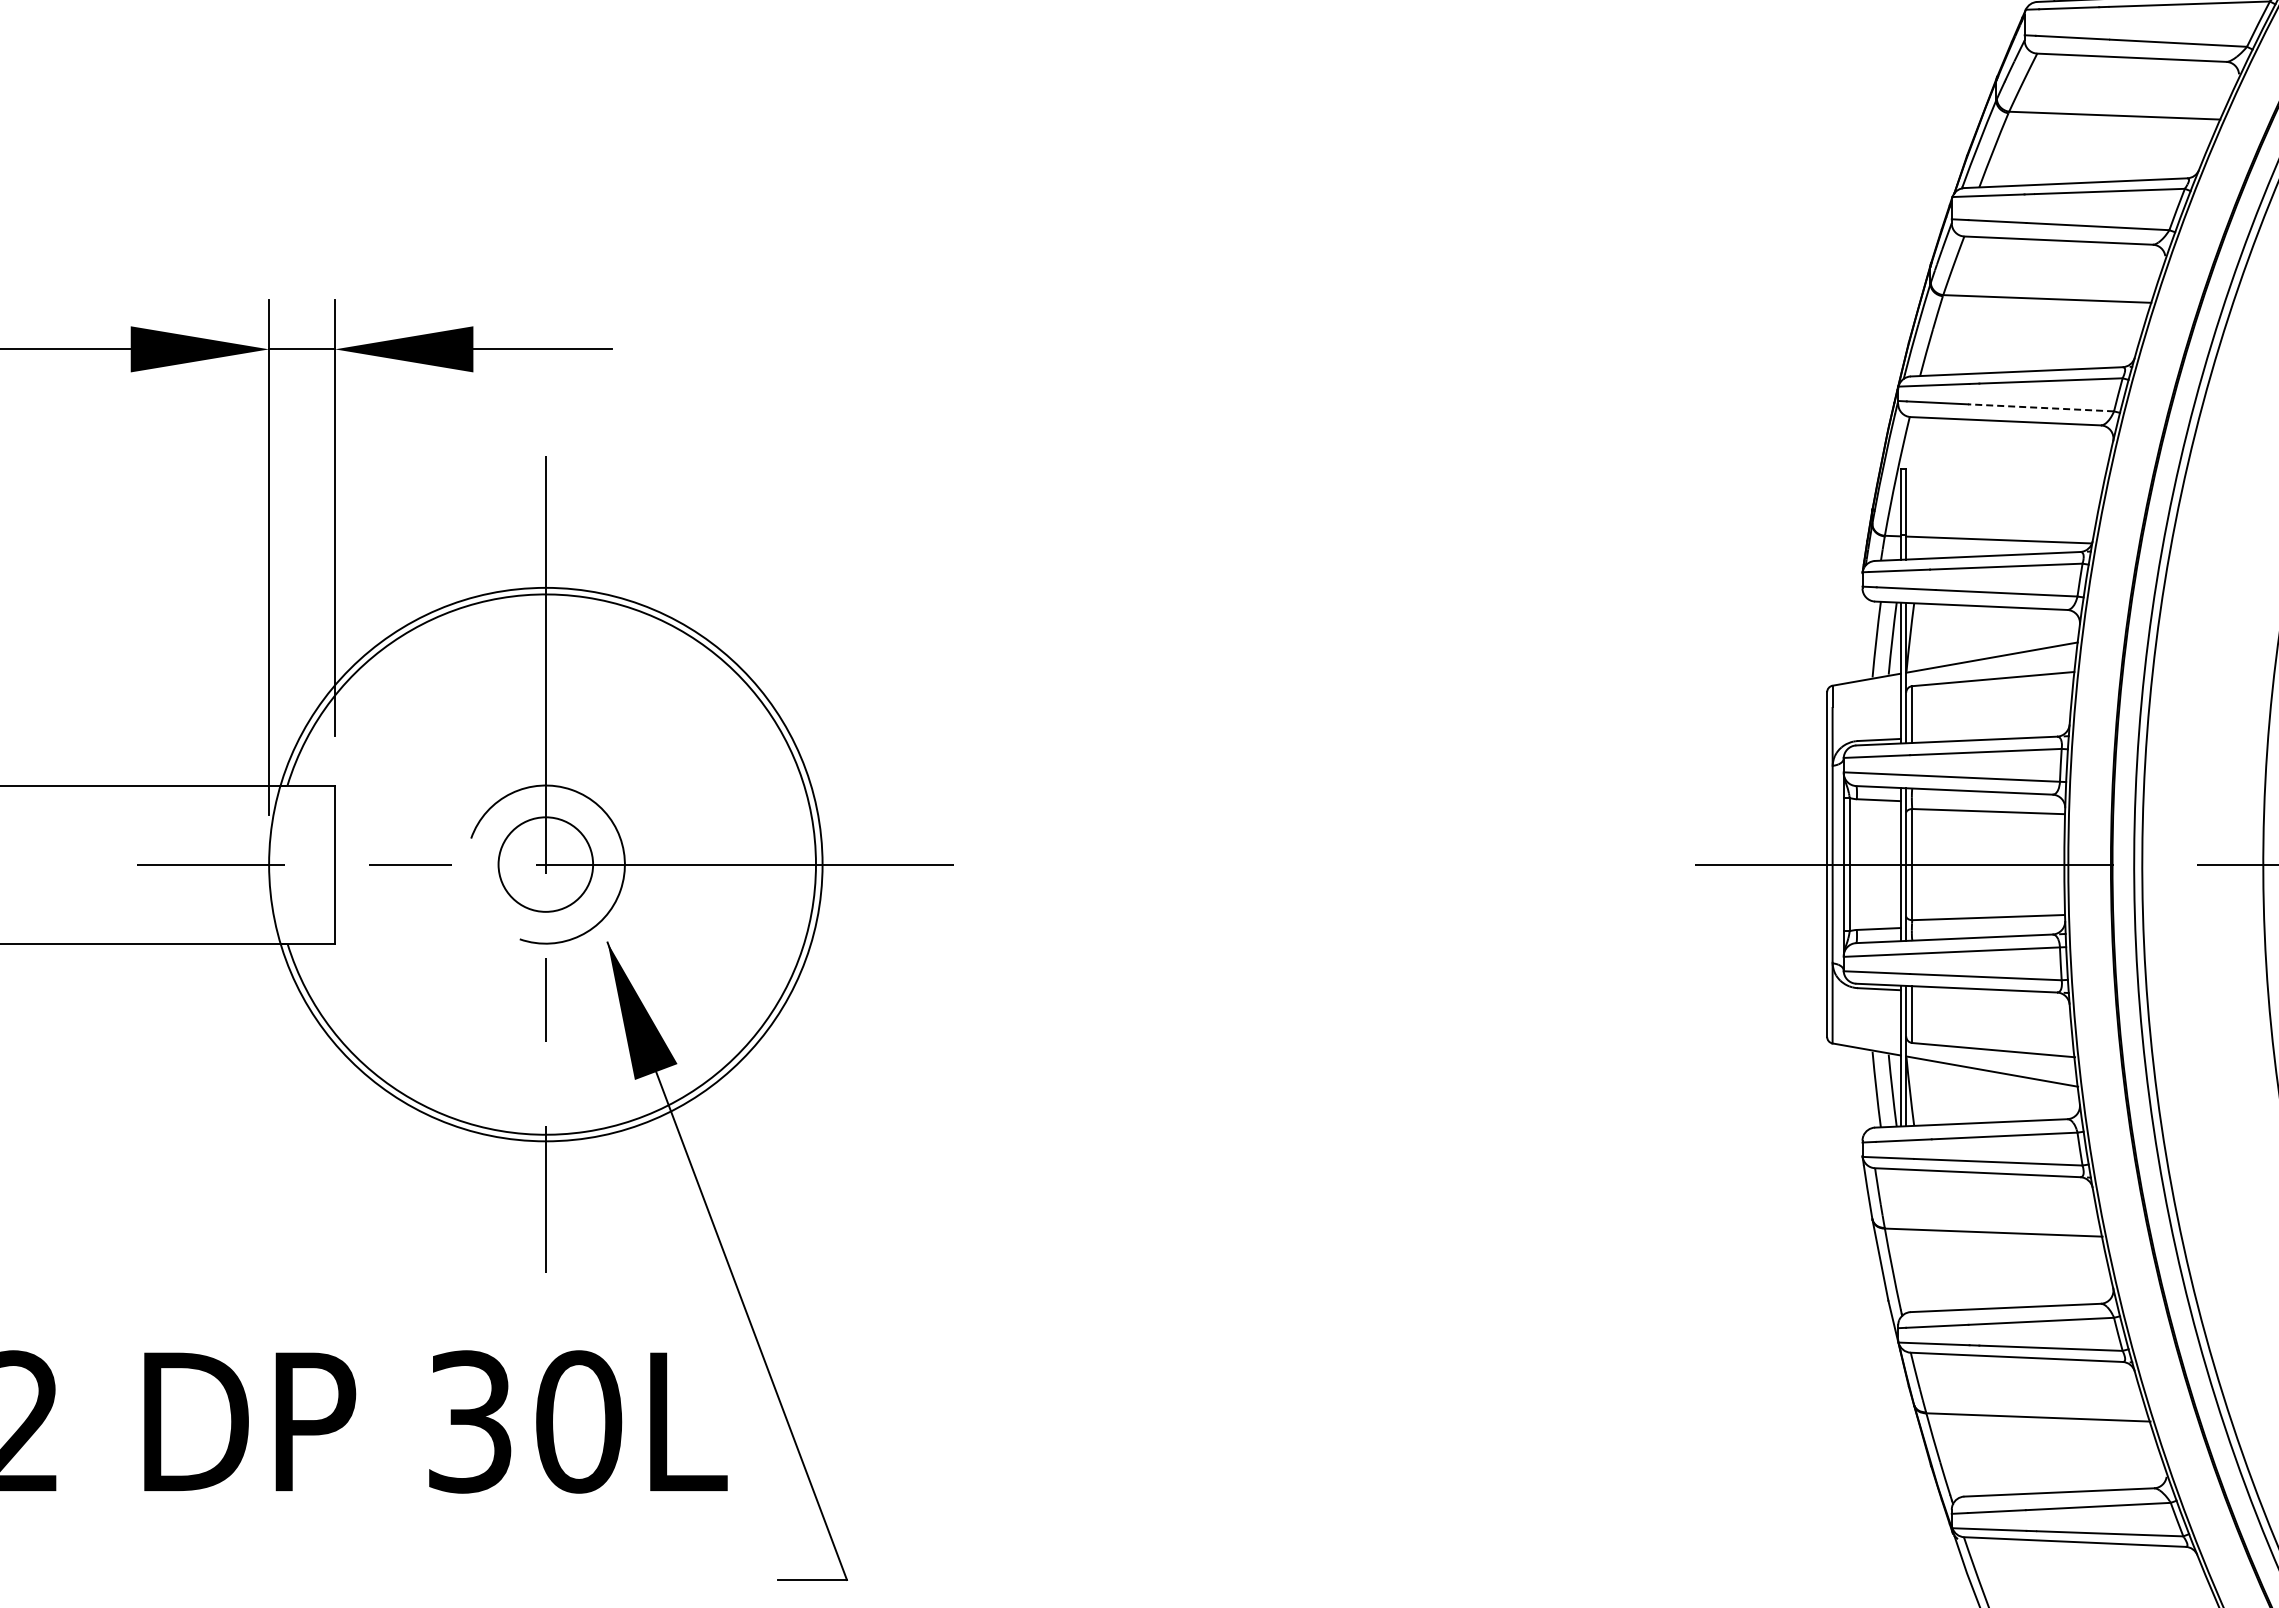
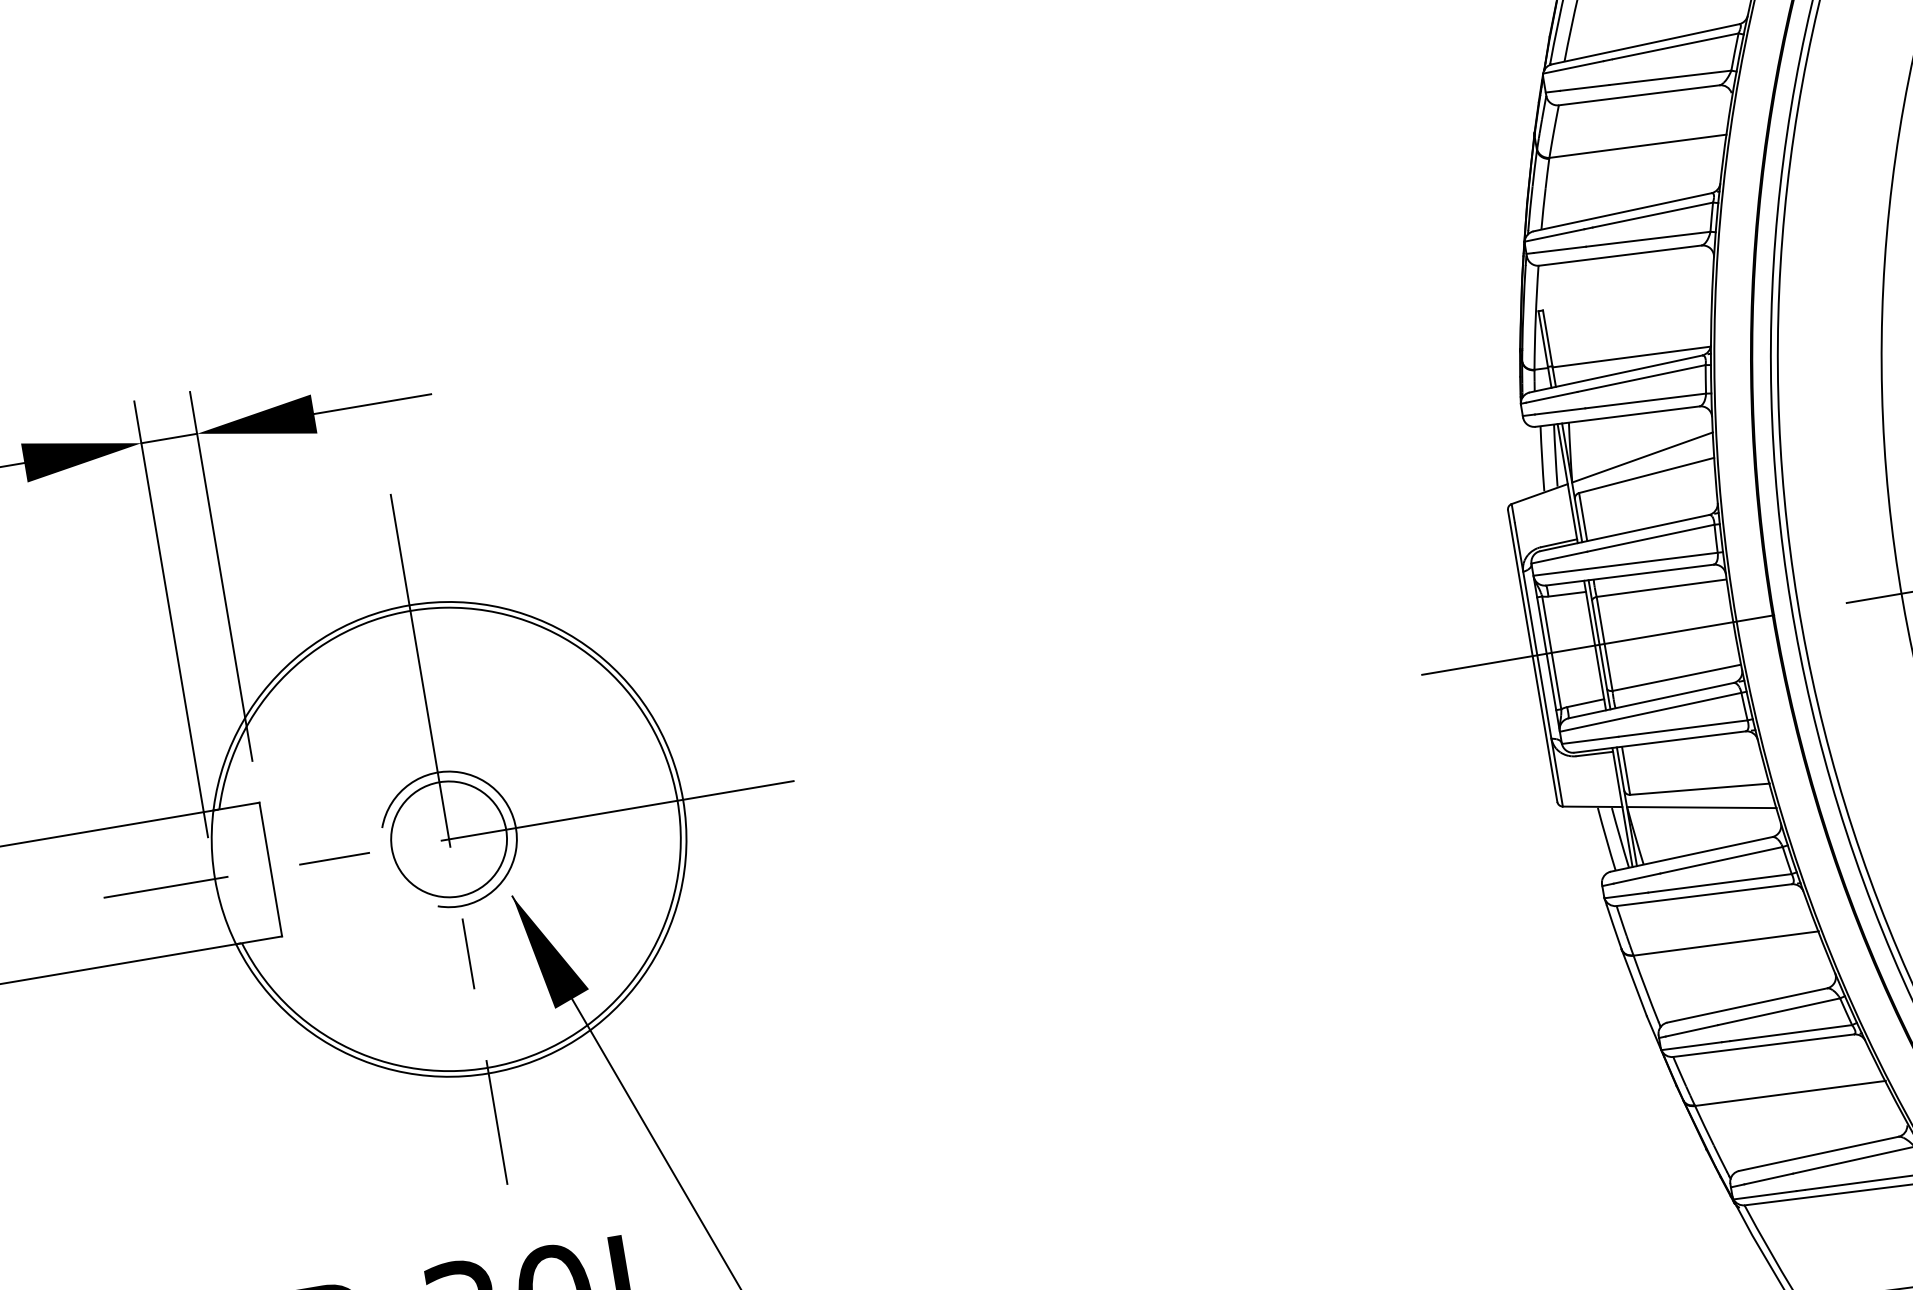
line: (2040, 407) -> (1647, 239), dashed -> solid
circle: (545, 864) -> (448, 839), size x1.43

